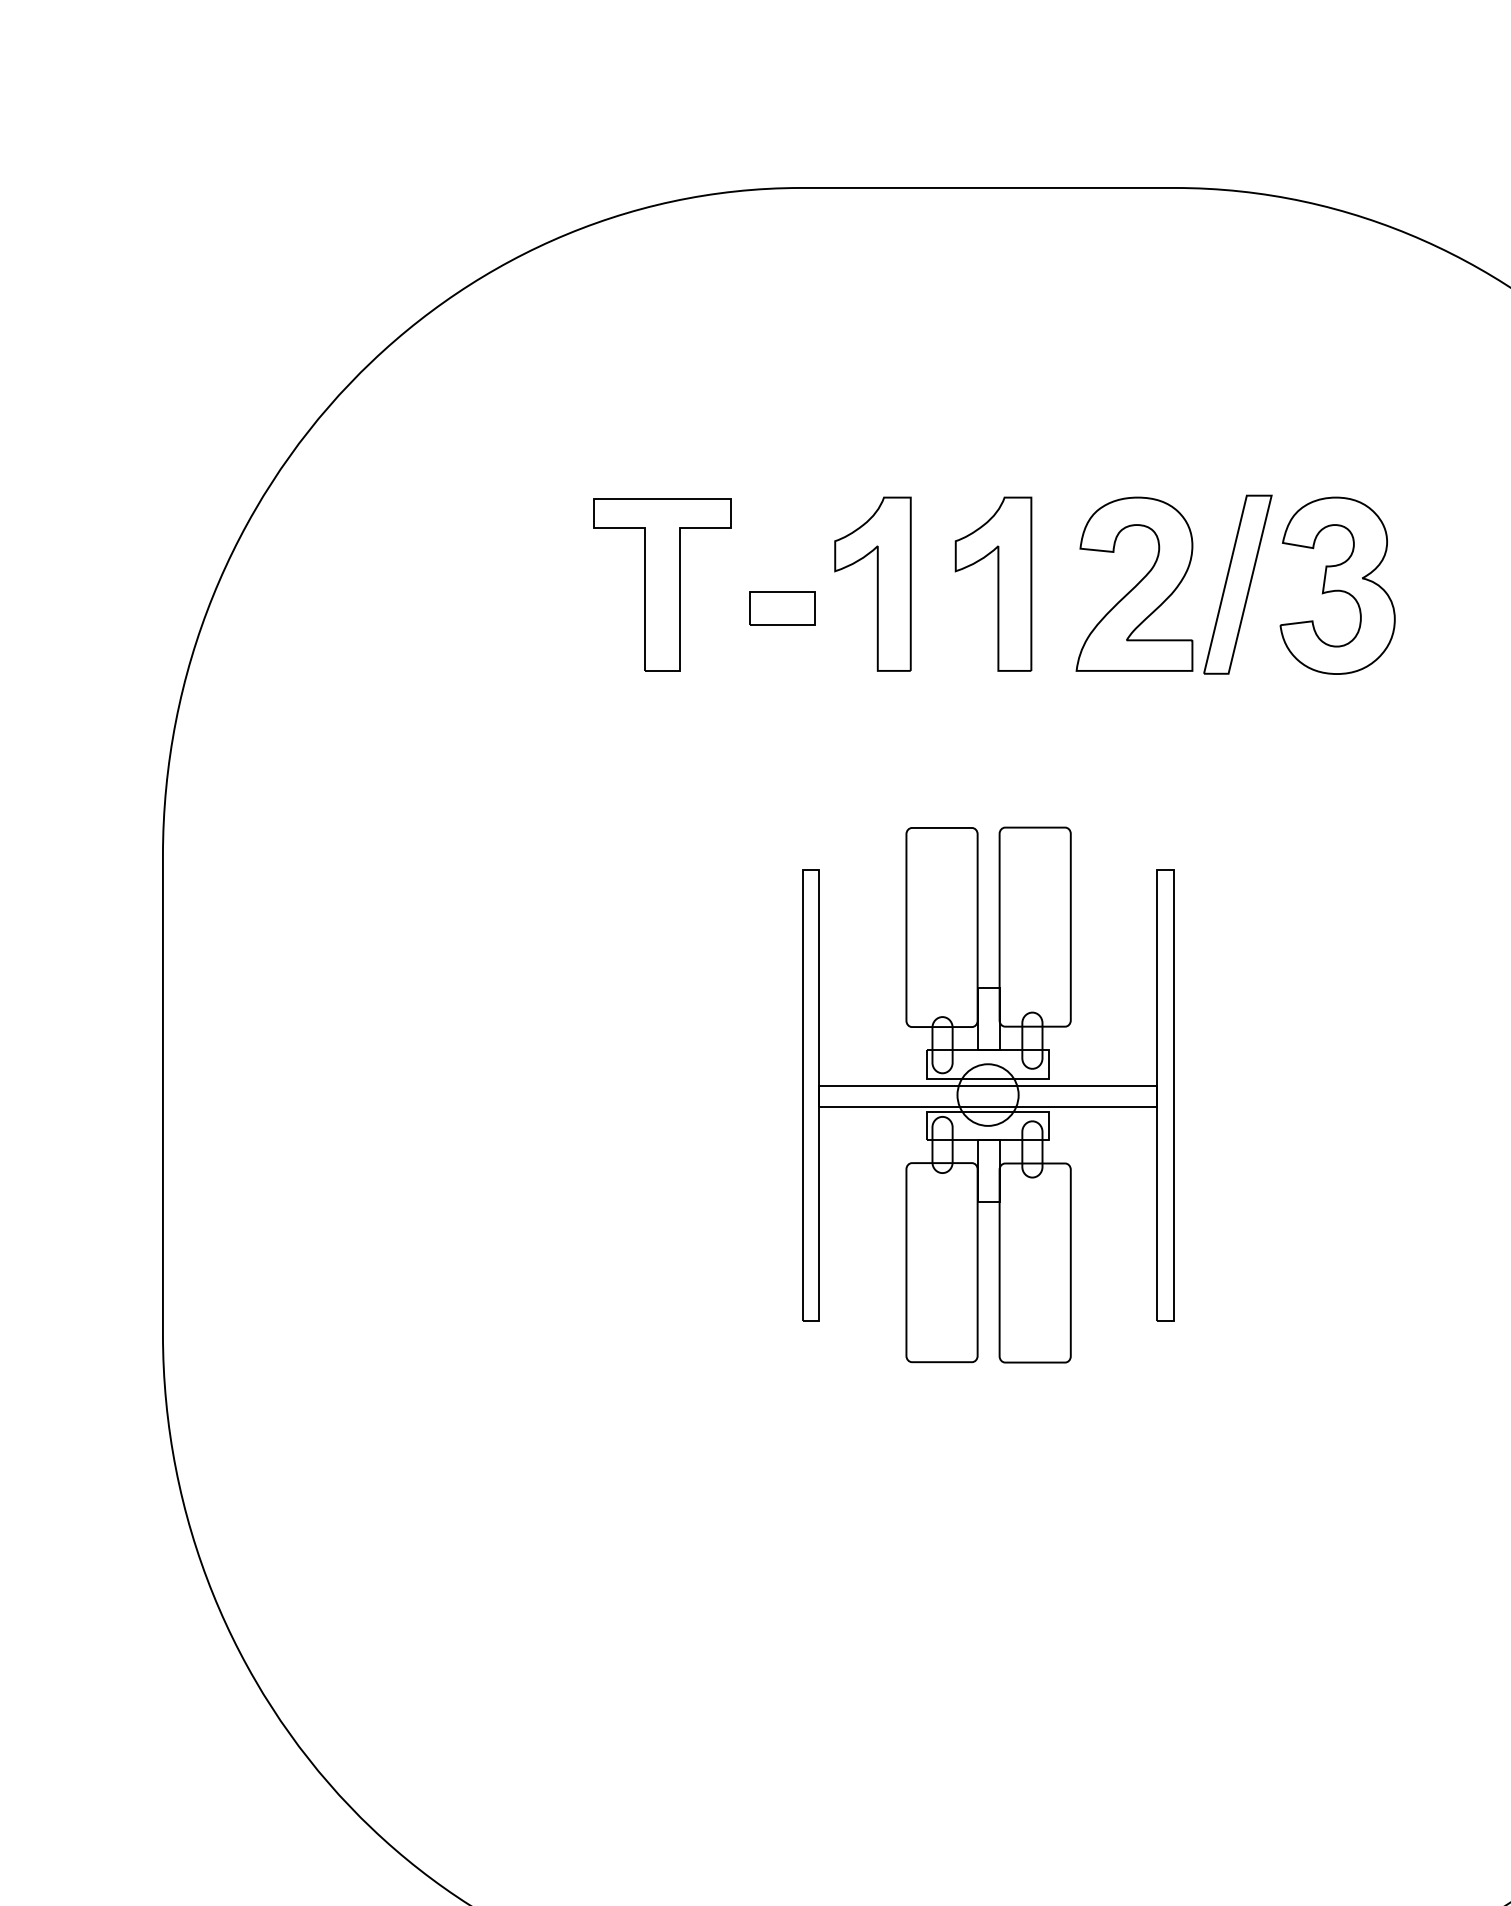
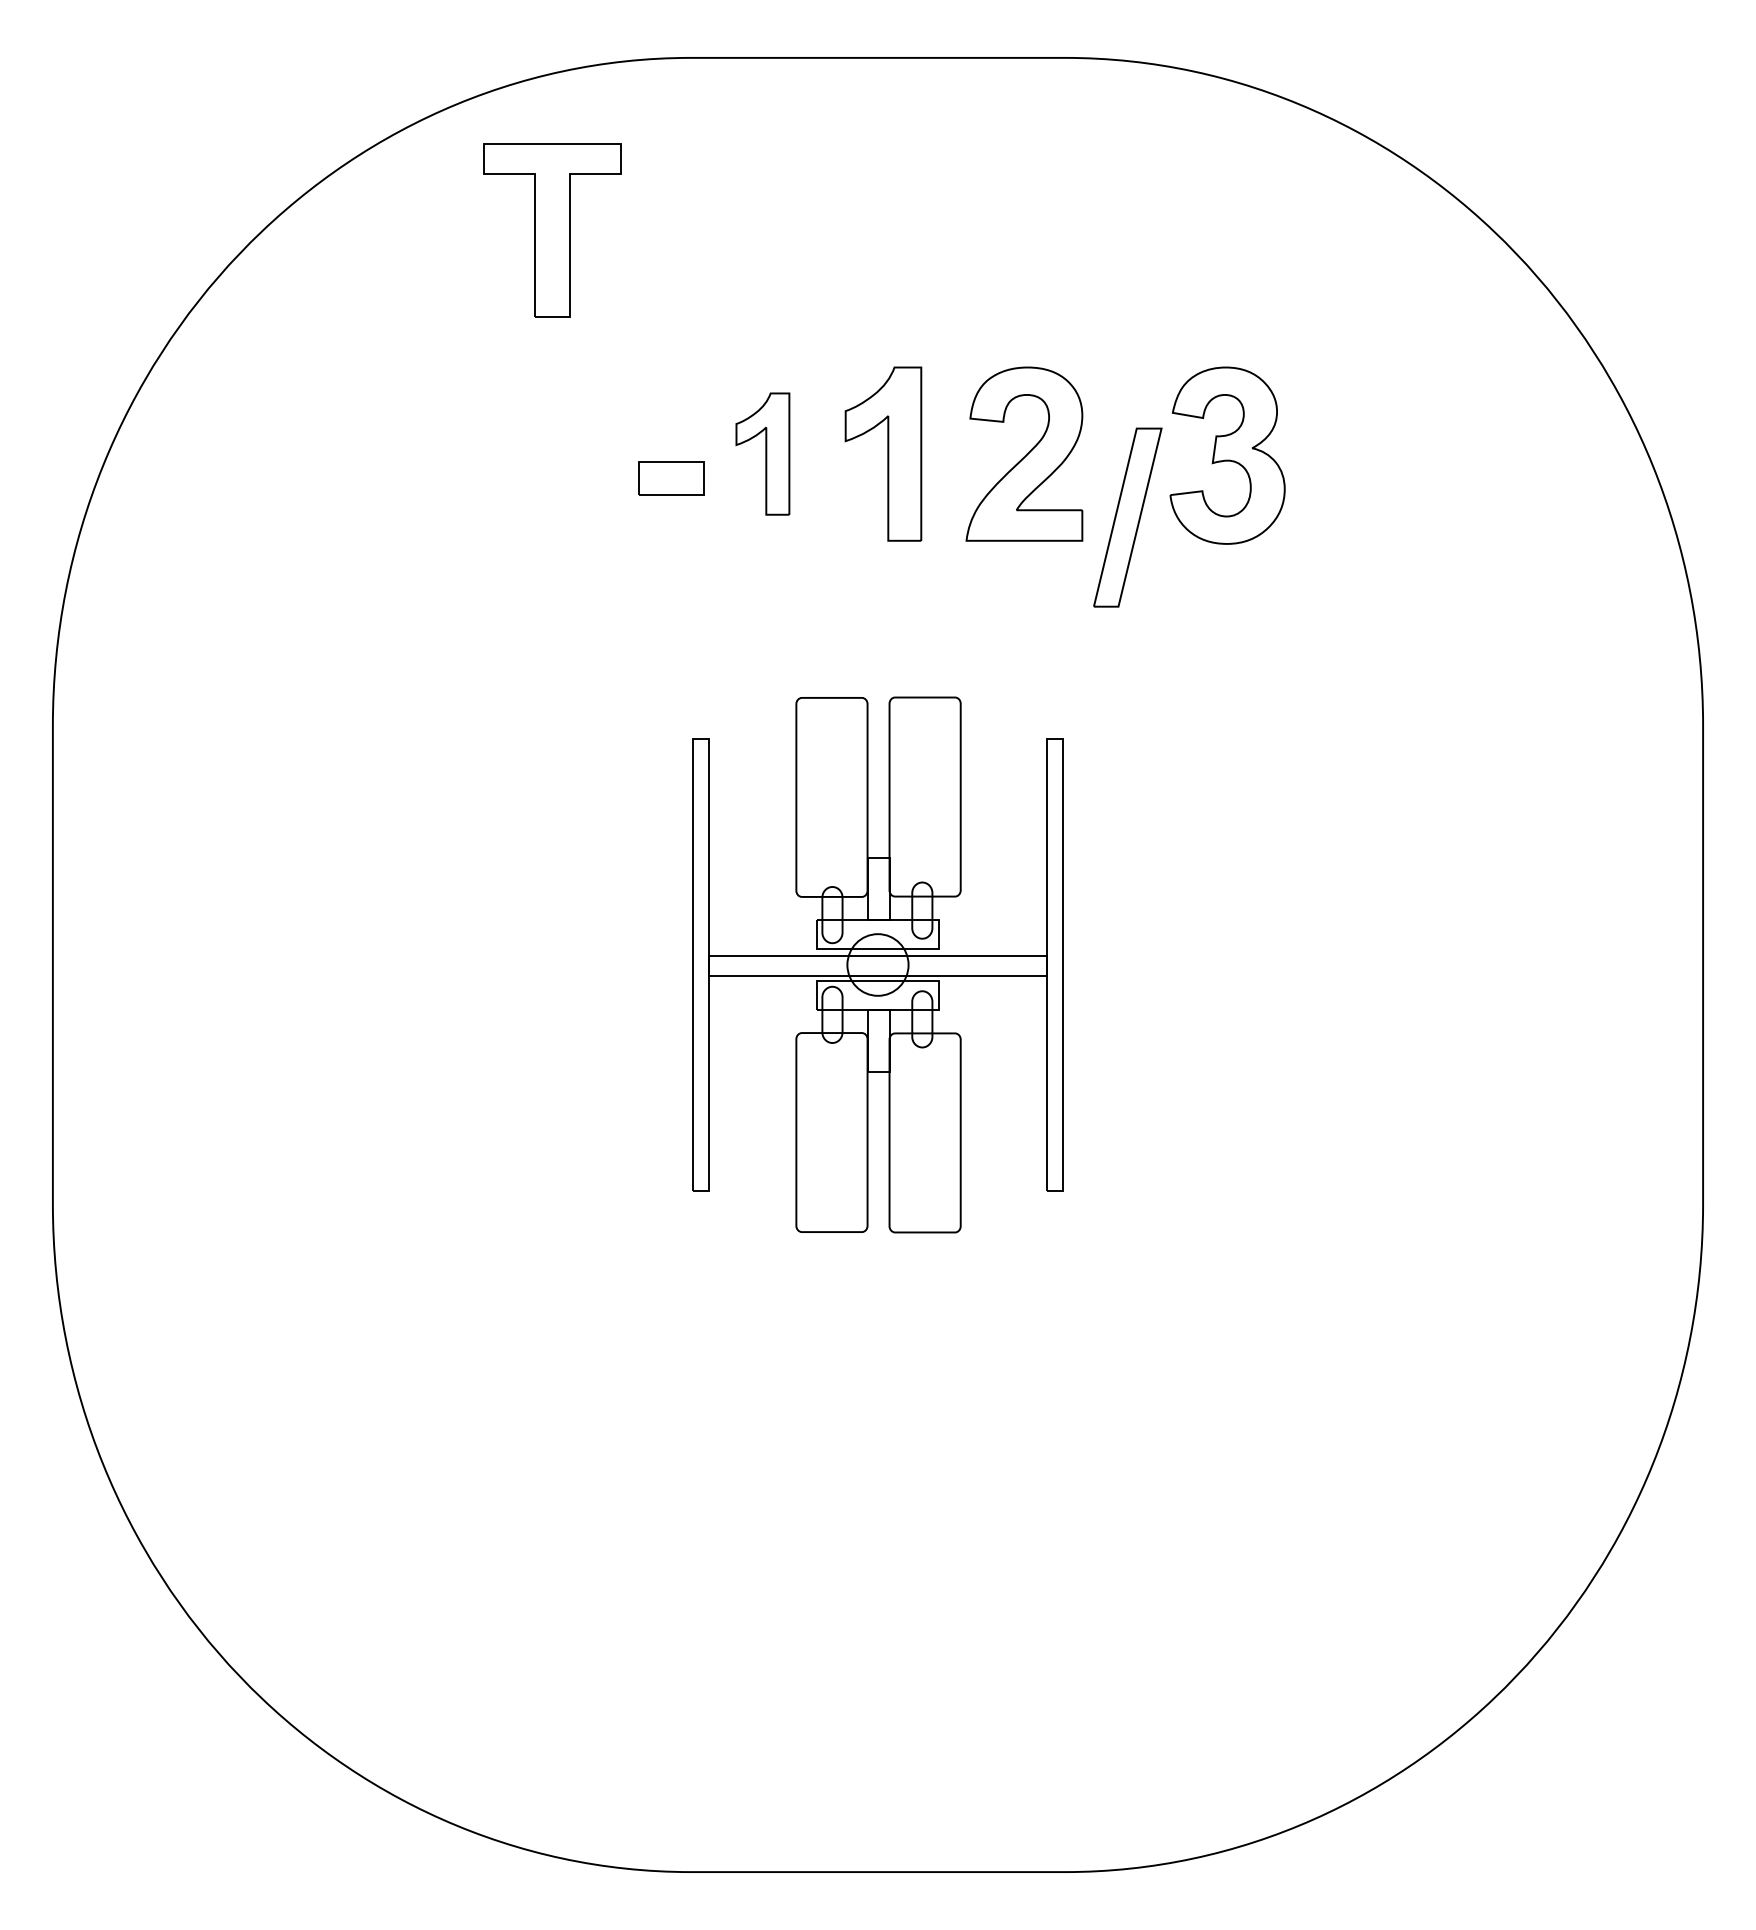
part: (872, 583) -> (762, 453), size x0.7
part: (662, 584) -> (552, 230), moved
part: (1237, 584) -> (1127, 517), moved

